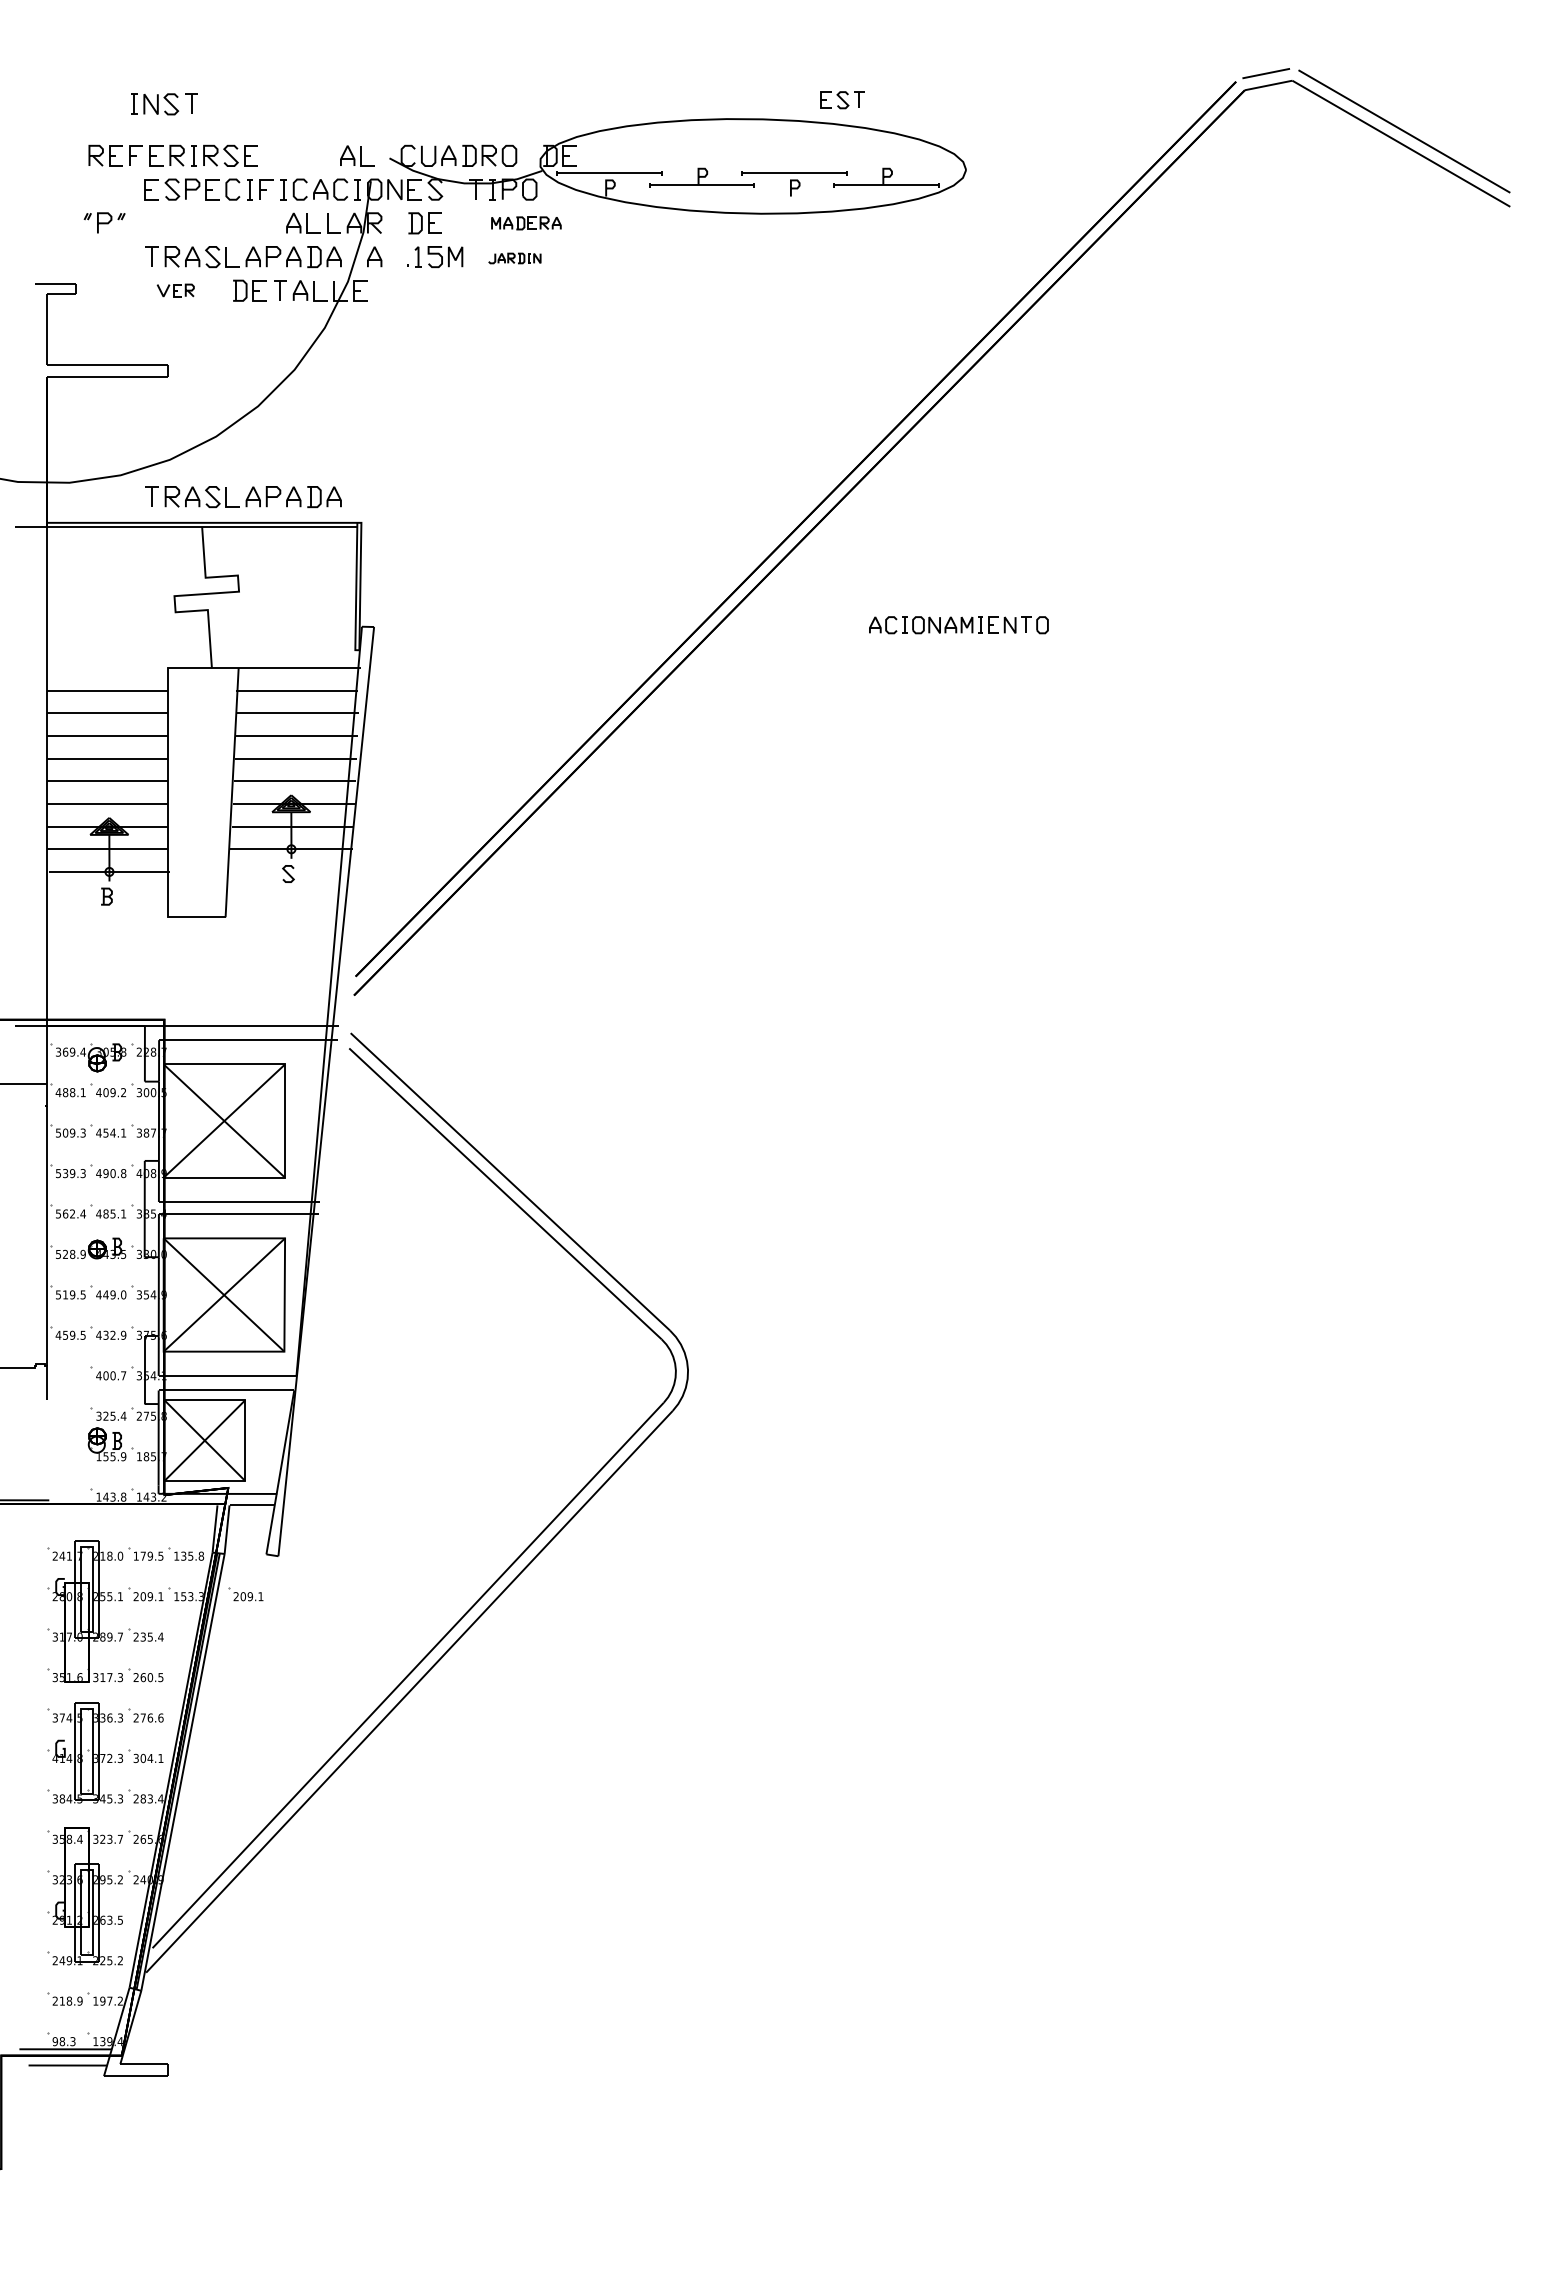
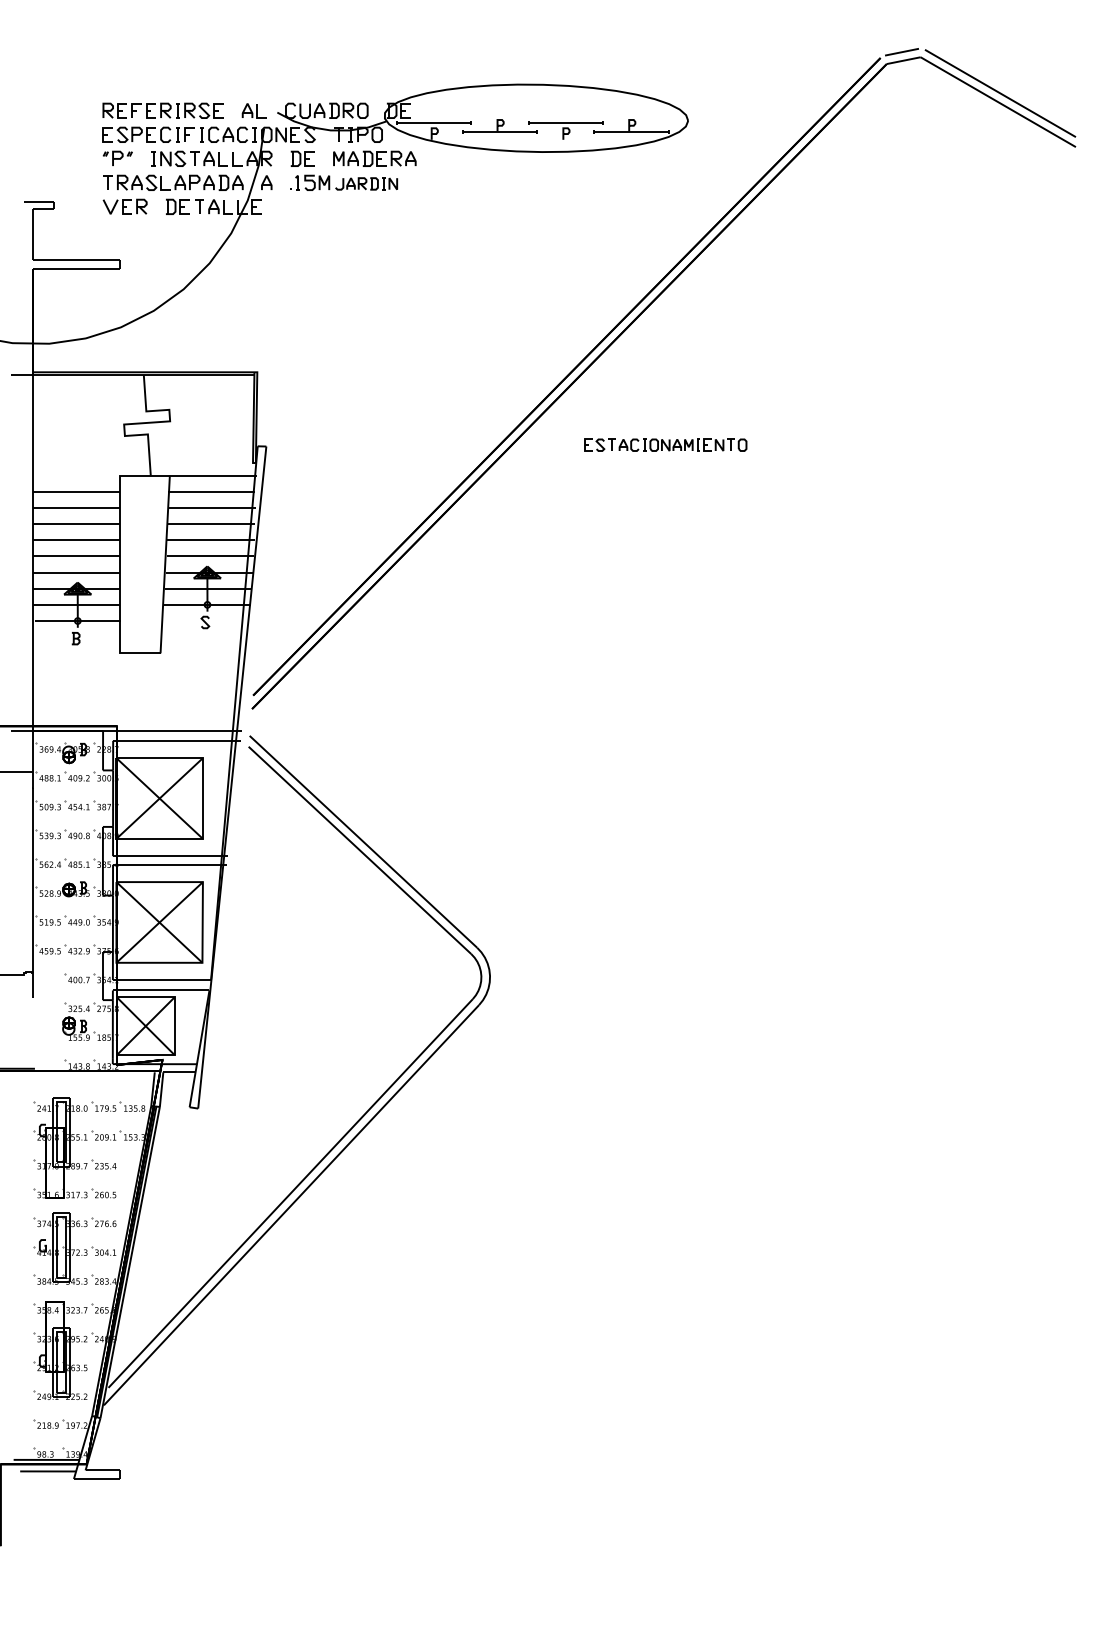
part: (842, 100) -> (600, 445), moved
part: (164, 104) -> (175, 159), moved
part: (172, 155) -> (162, 110), moved
part: (104, 222) -> (117, 158), moved
part: (526, 223) -> (374, 159), size x1.67
part: (514, 258) -> (366, 183), size x1.67
part: (175, 290) -> (124, 206), size x1.67
part: (243, 497) -> (173, 354), removed
part: (245, 1594) -> (174, 1135), removed

